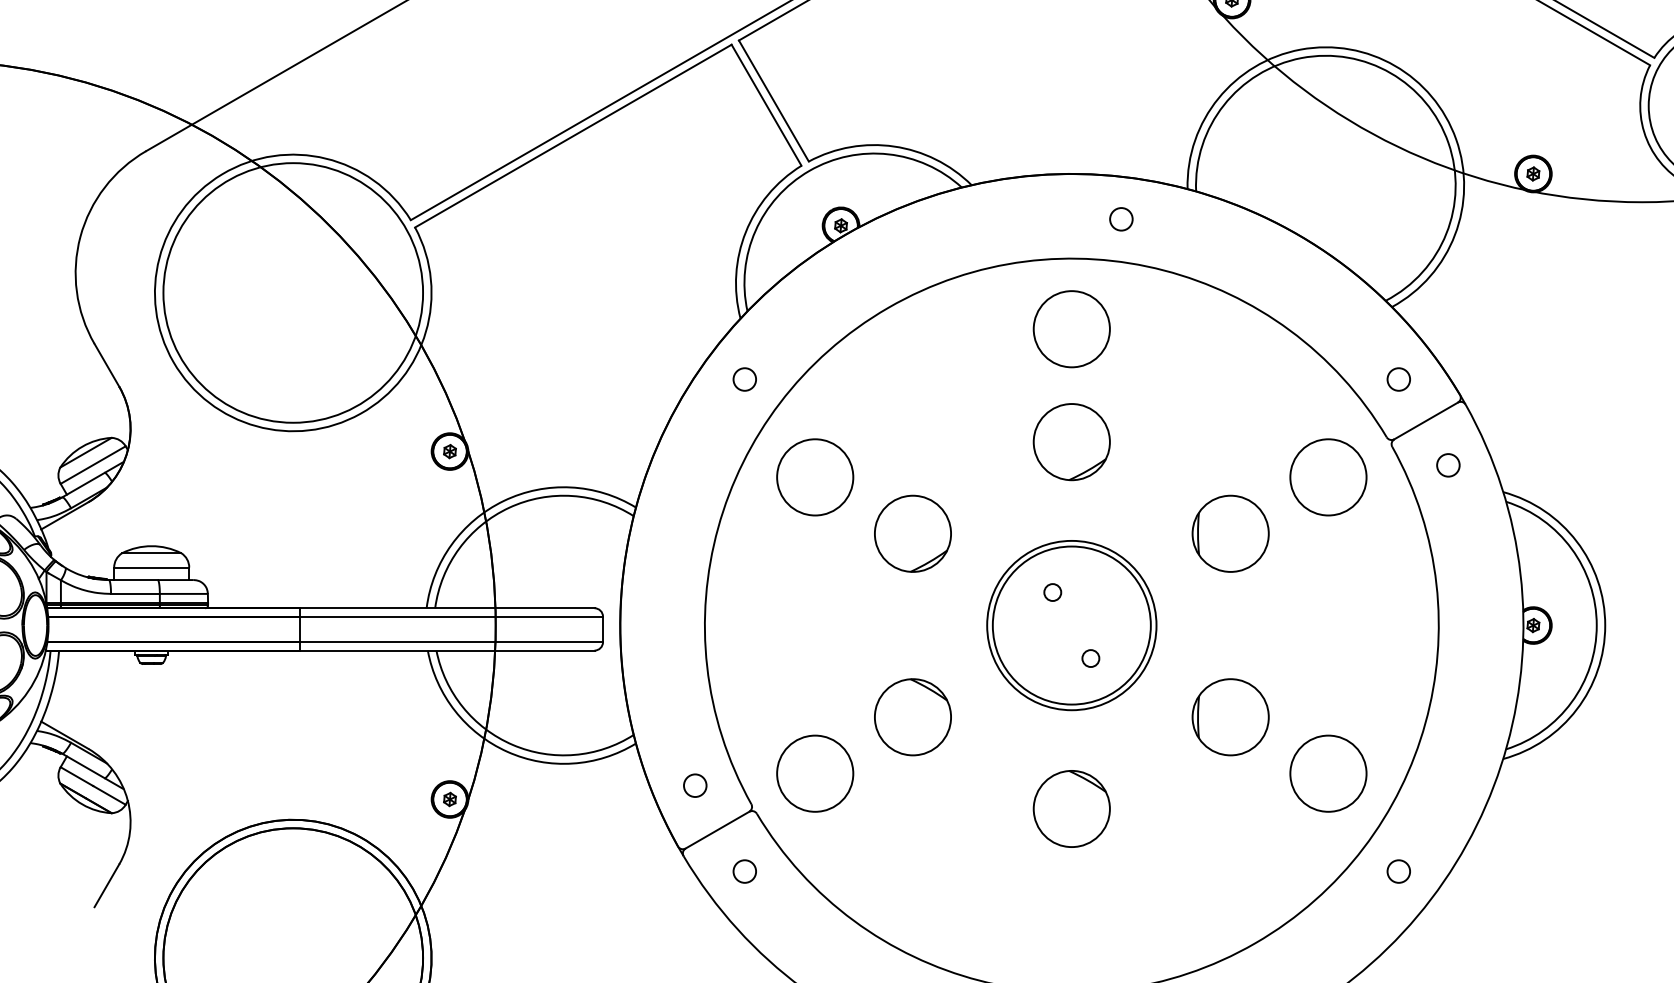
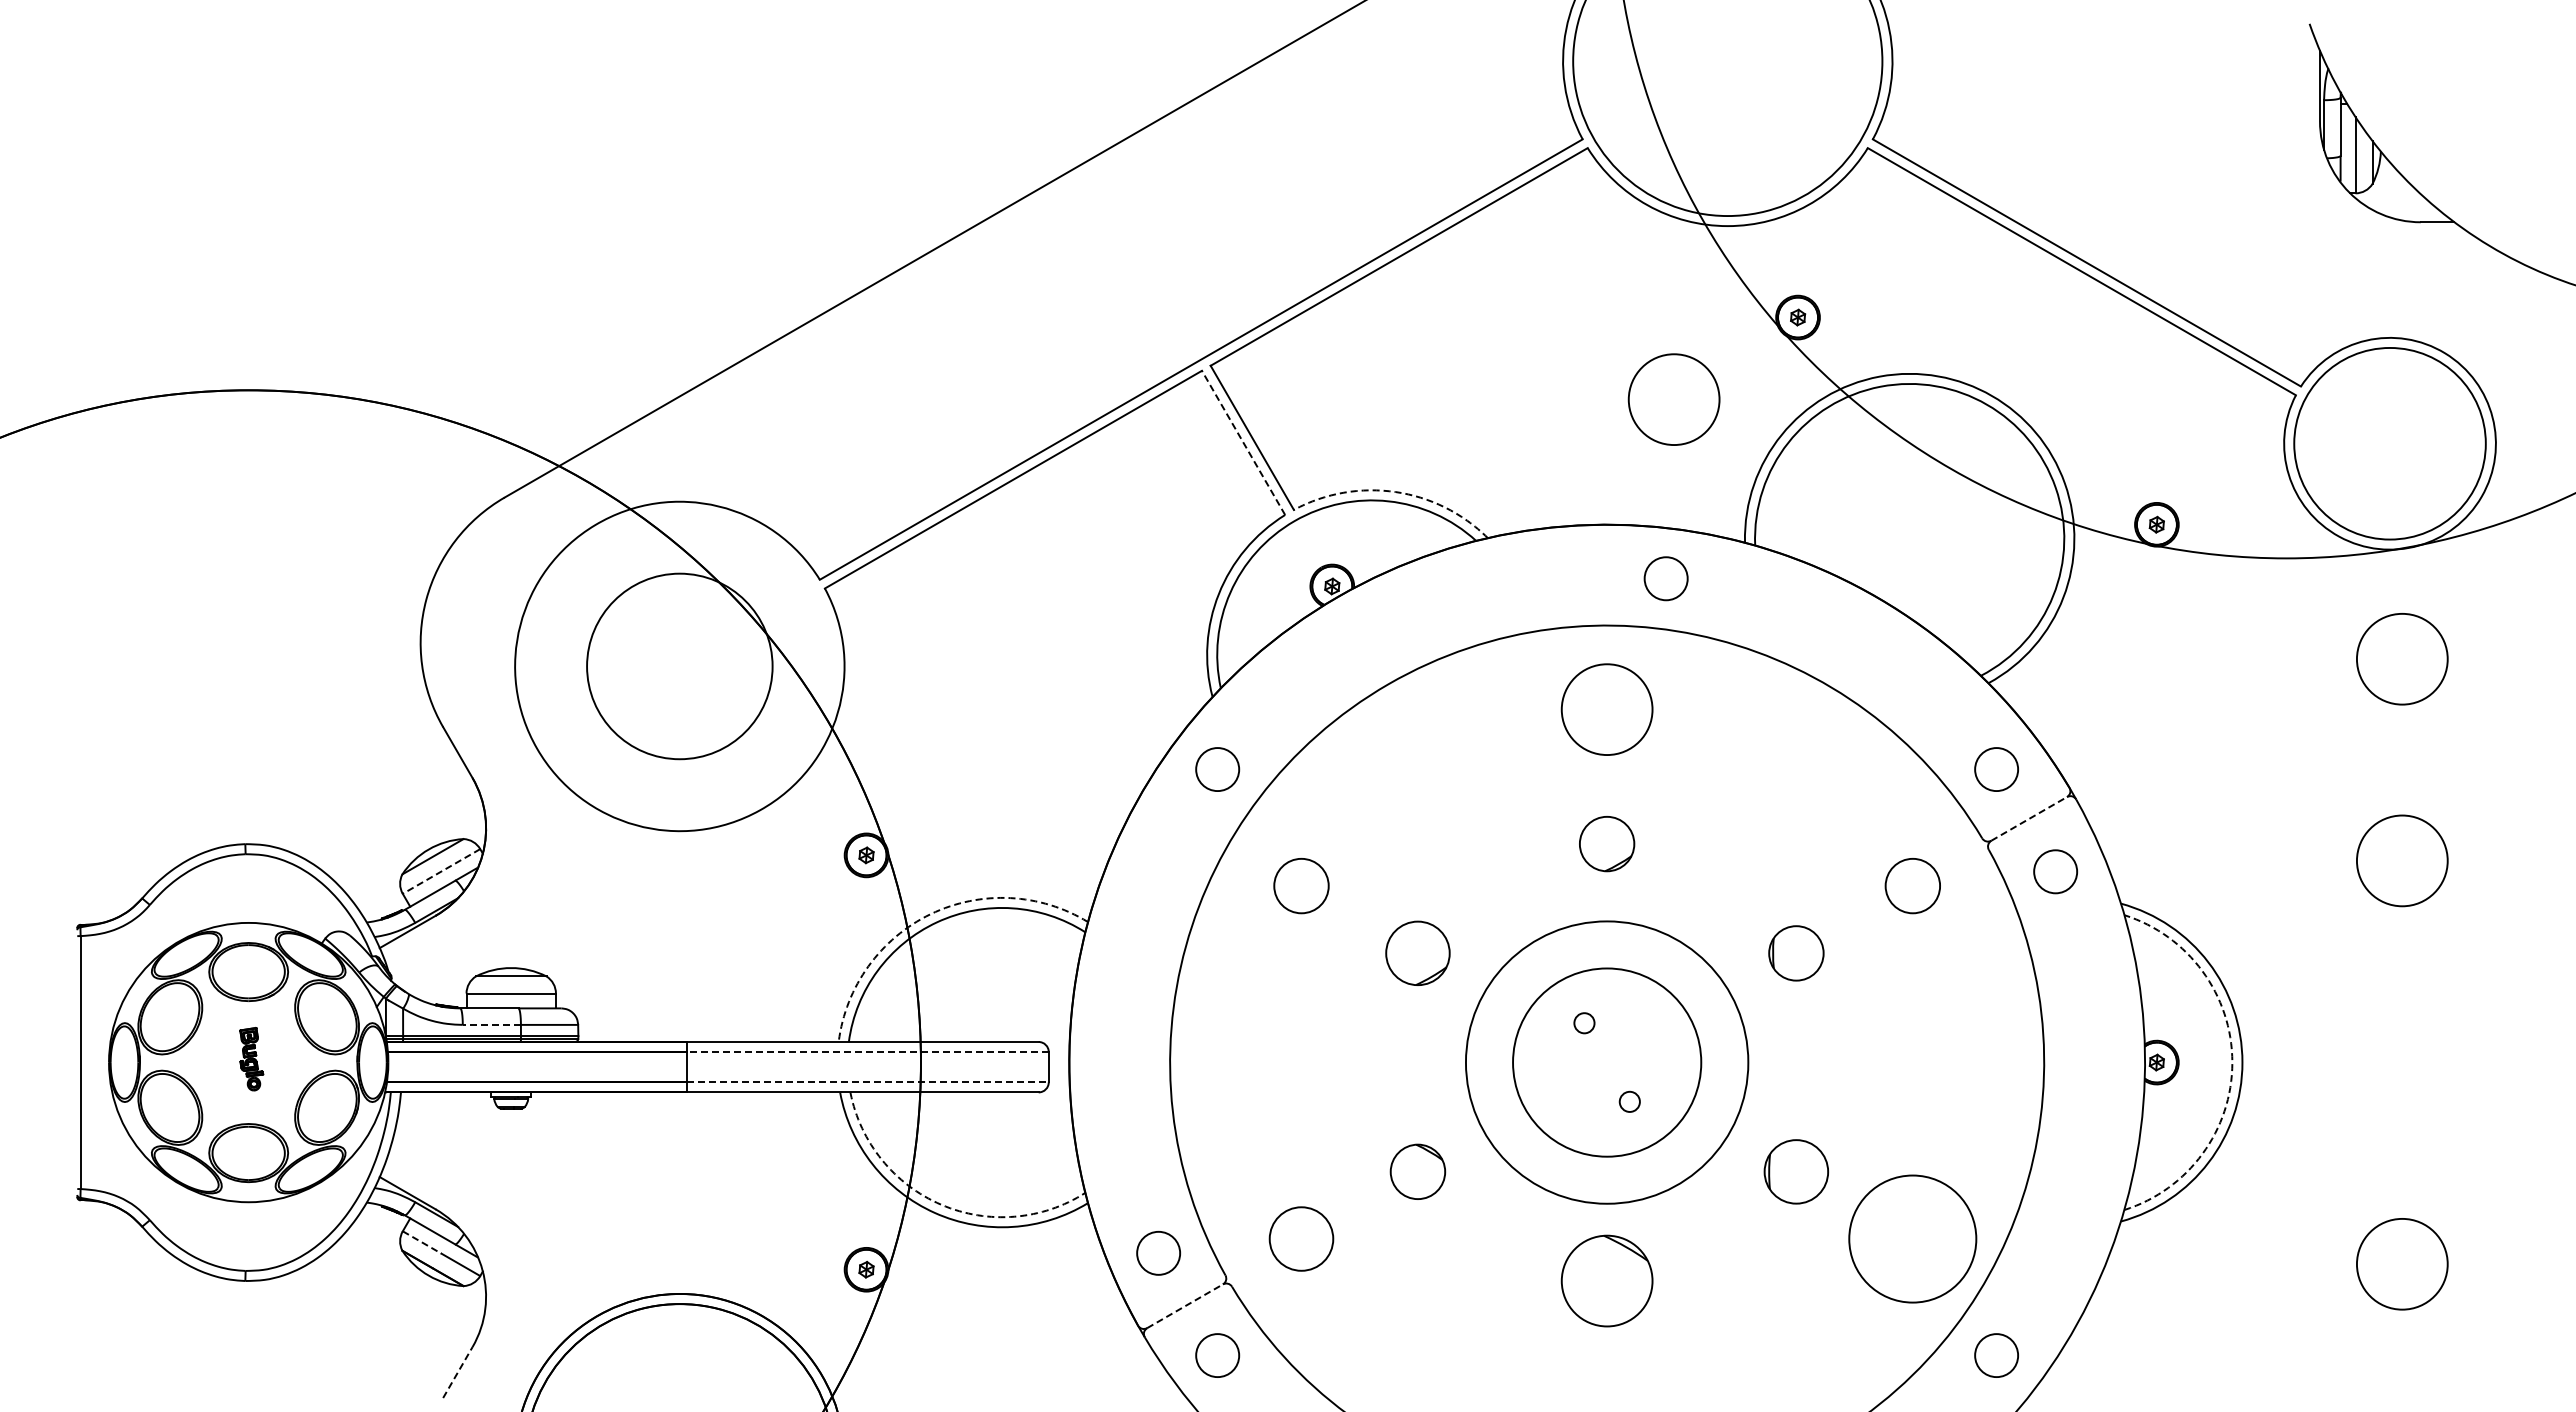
circle: (1127, 68) -> (1673, 399), added
line: (766, 104) -> (1243, 442), solid -> dashed
arc: (894, 146) -> (1395, 492), solid -> dashed
circle: (1120, 219) -> (1665, 578), size x1.6
circle: (292, 293) -> (679, 666), size x0.6
circle: (744, 379) -> (1217, 769), size x1.6
circle: (1398, 379) -> (1996, 769), size x1.6
line: (1426, 420) -> (2029, 818), solid -> dashed
part: (1071, 441) -> (1606, 843), size x0.6
line: (93, 465) -> (441, 871), solid -> dashed
circle: (1448, 465) -> (2055, 871), size x1.6
circle: (815, 476) -> (1301, 885), size x0.6
circle: (1328, 476) -> (1912, 885), size x0.6
arc: (503, 501) -> (930, 914), solid -> dashed
part: (912, 533) -> (1417, 953), size x0.7
part: (1230, 533) -> (1796, 953), size x0.6
line: (135, 593) -> (491, 1024), solid -> dashed
line: (451, 617) -> (868, 1052), solid -> dashed
circle: (1072, 625) -> (1607, 1062), size x1.4
arc: (1596, 625) -> (2232, 1062), solid -> dashed
line: (451, 642) -> (868, 1082), solid -> dashed
part: (912, 716) -> (1417, 1171), size x0.6
part: (1230, 716) -> (1796, 1171), size x0.7
arc: (512, 744) -> (941, 1204), solid -> dashed
circle: (815, 773) -> (1301, 1238), size x0.7
circle: (1328, 773) -> (1912, 1238), size x1.4
line: (77, 776) -> (422, 1242), solid -> dashed
circle: (695, 785) -> (1158, 1252), size x1.6
line: (717, 830) -> (1185, 1306), solid -> dashed
circle: (744, 871) -> (1217, 1355), size x1.6
circle: (1398, 871) -> (1996, 1355), size x1.6
line: (107, 885) -> (458, 1372), solid -> dashed

